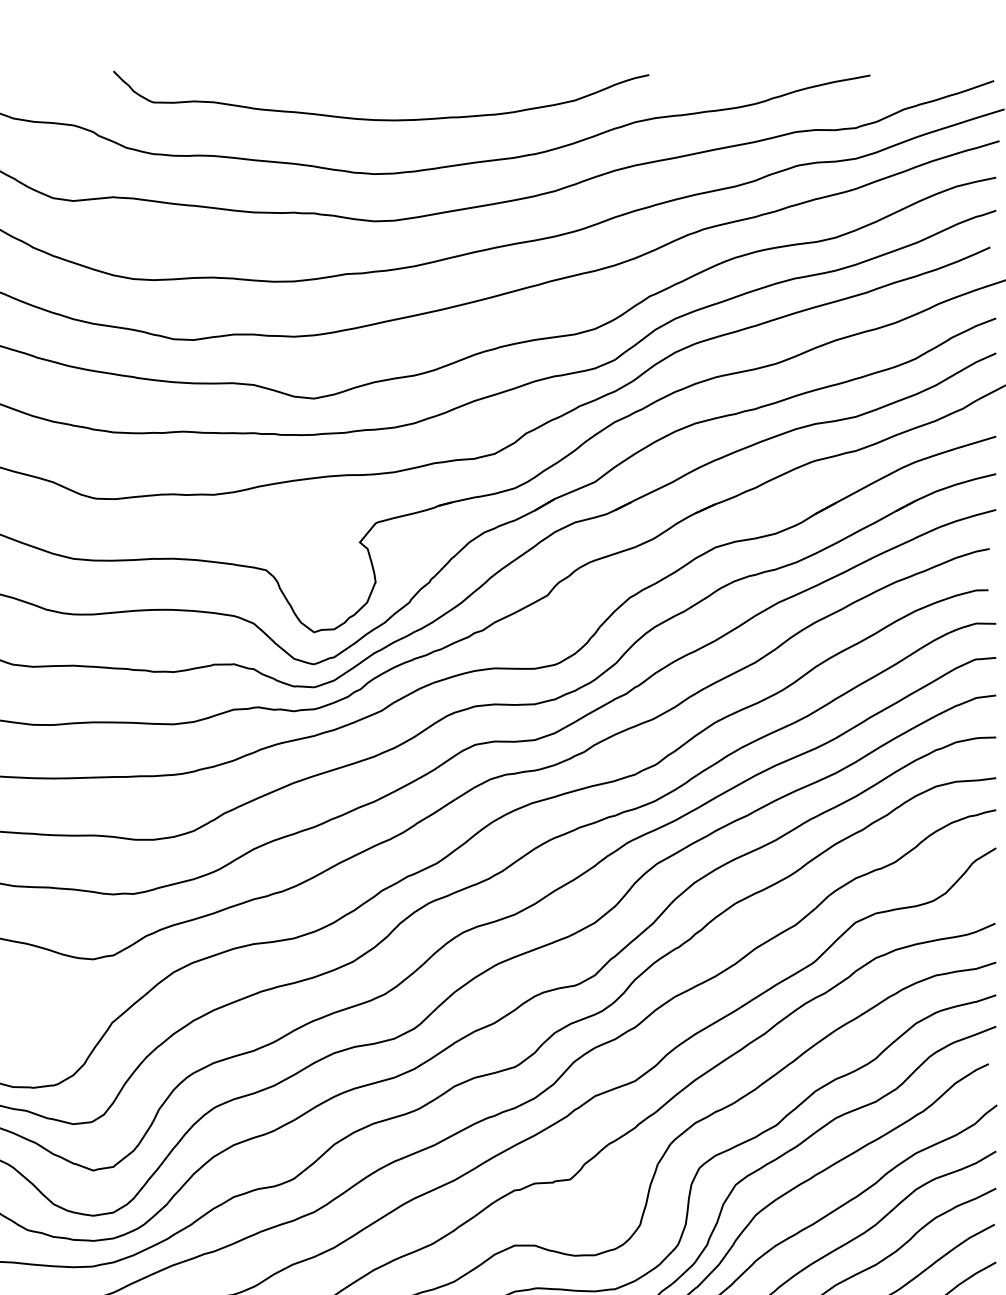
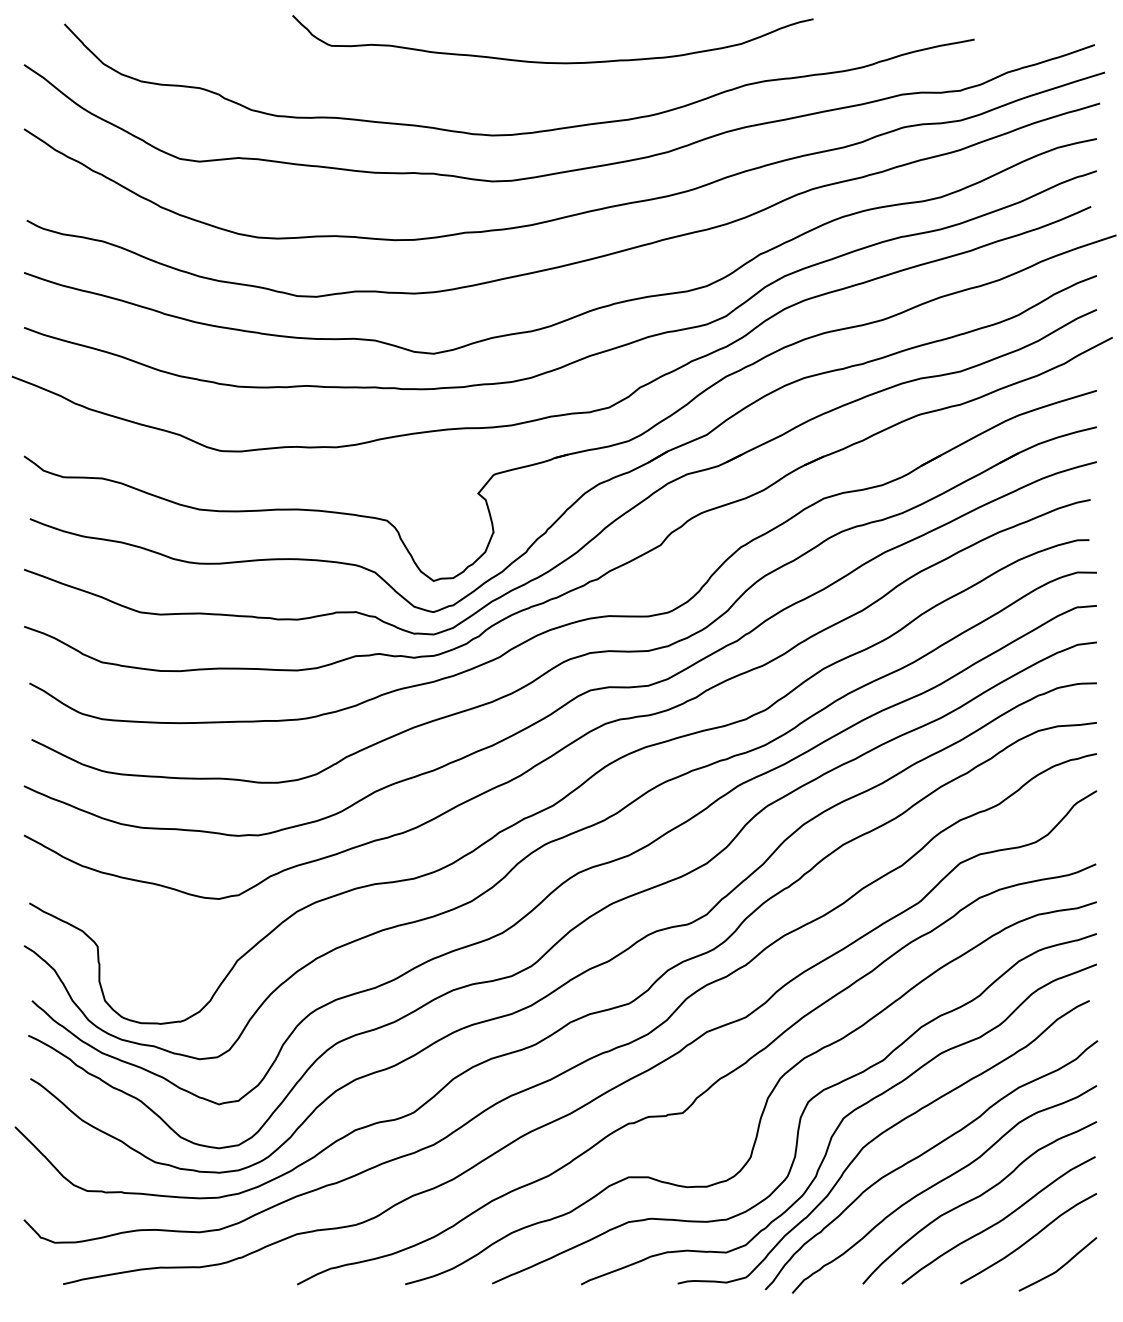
curve: (380, 119) -> (552, 62), moved

